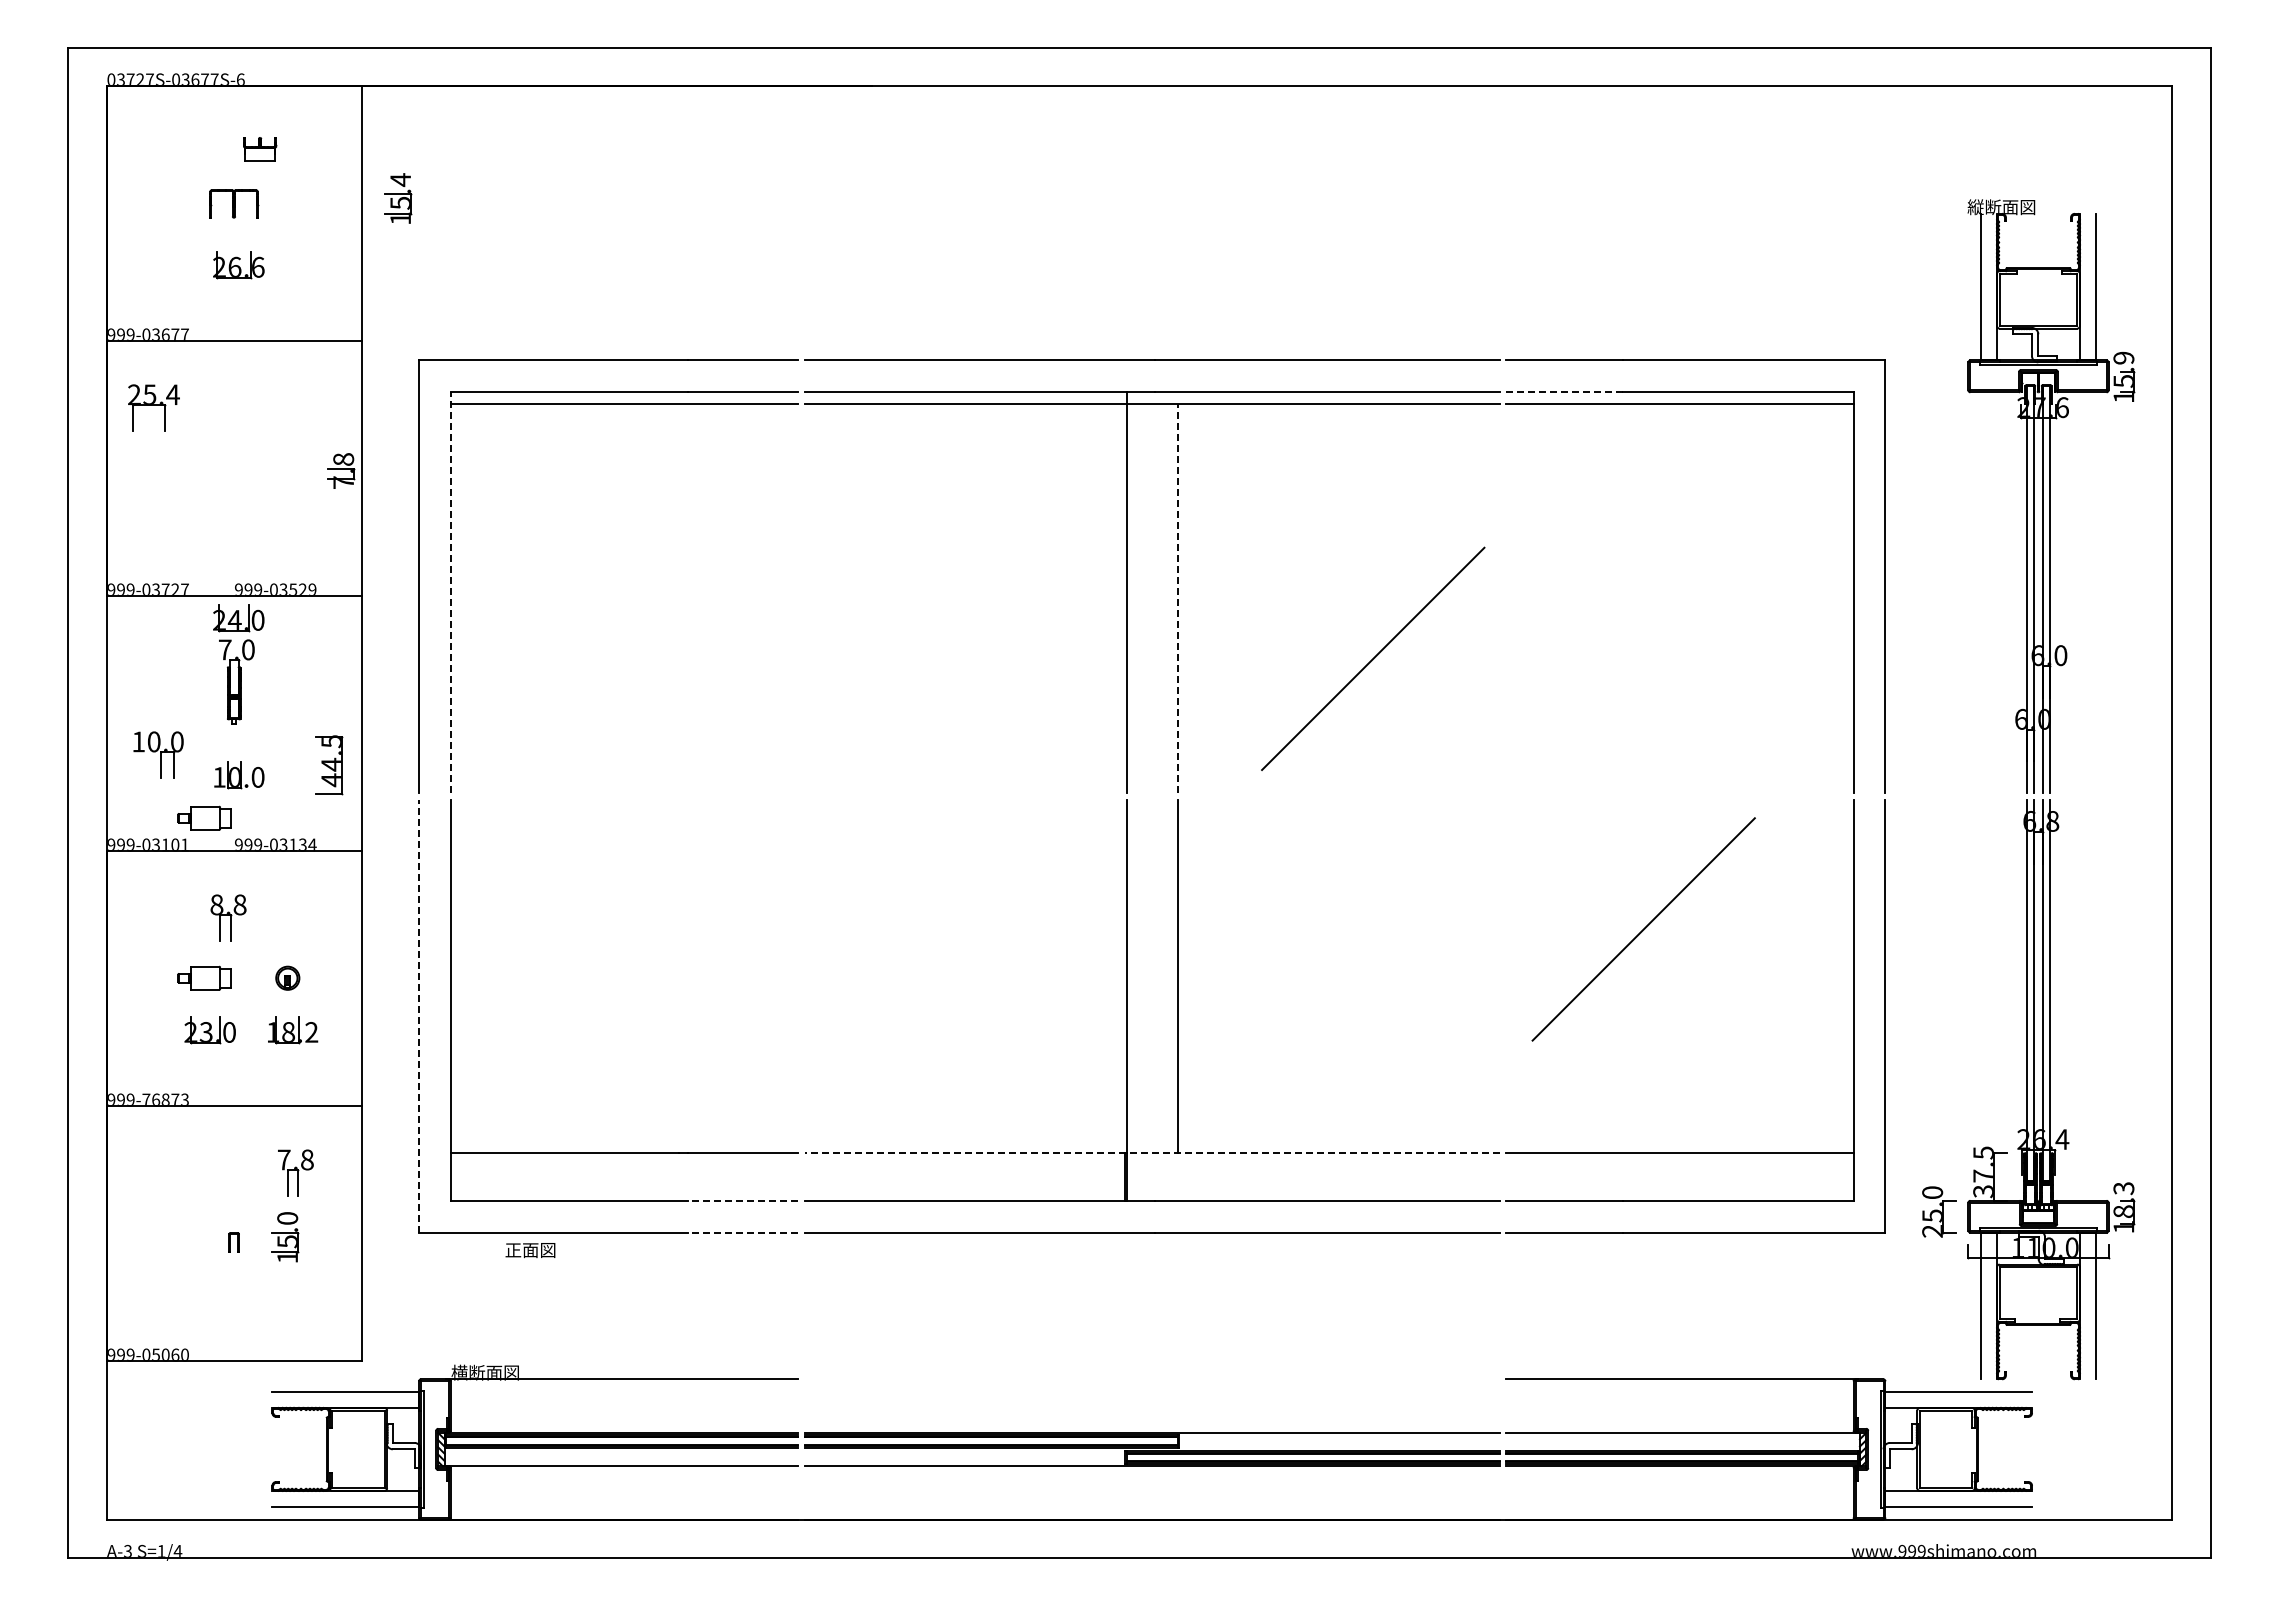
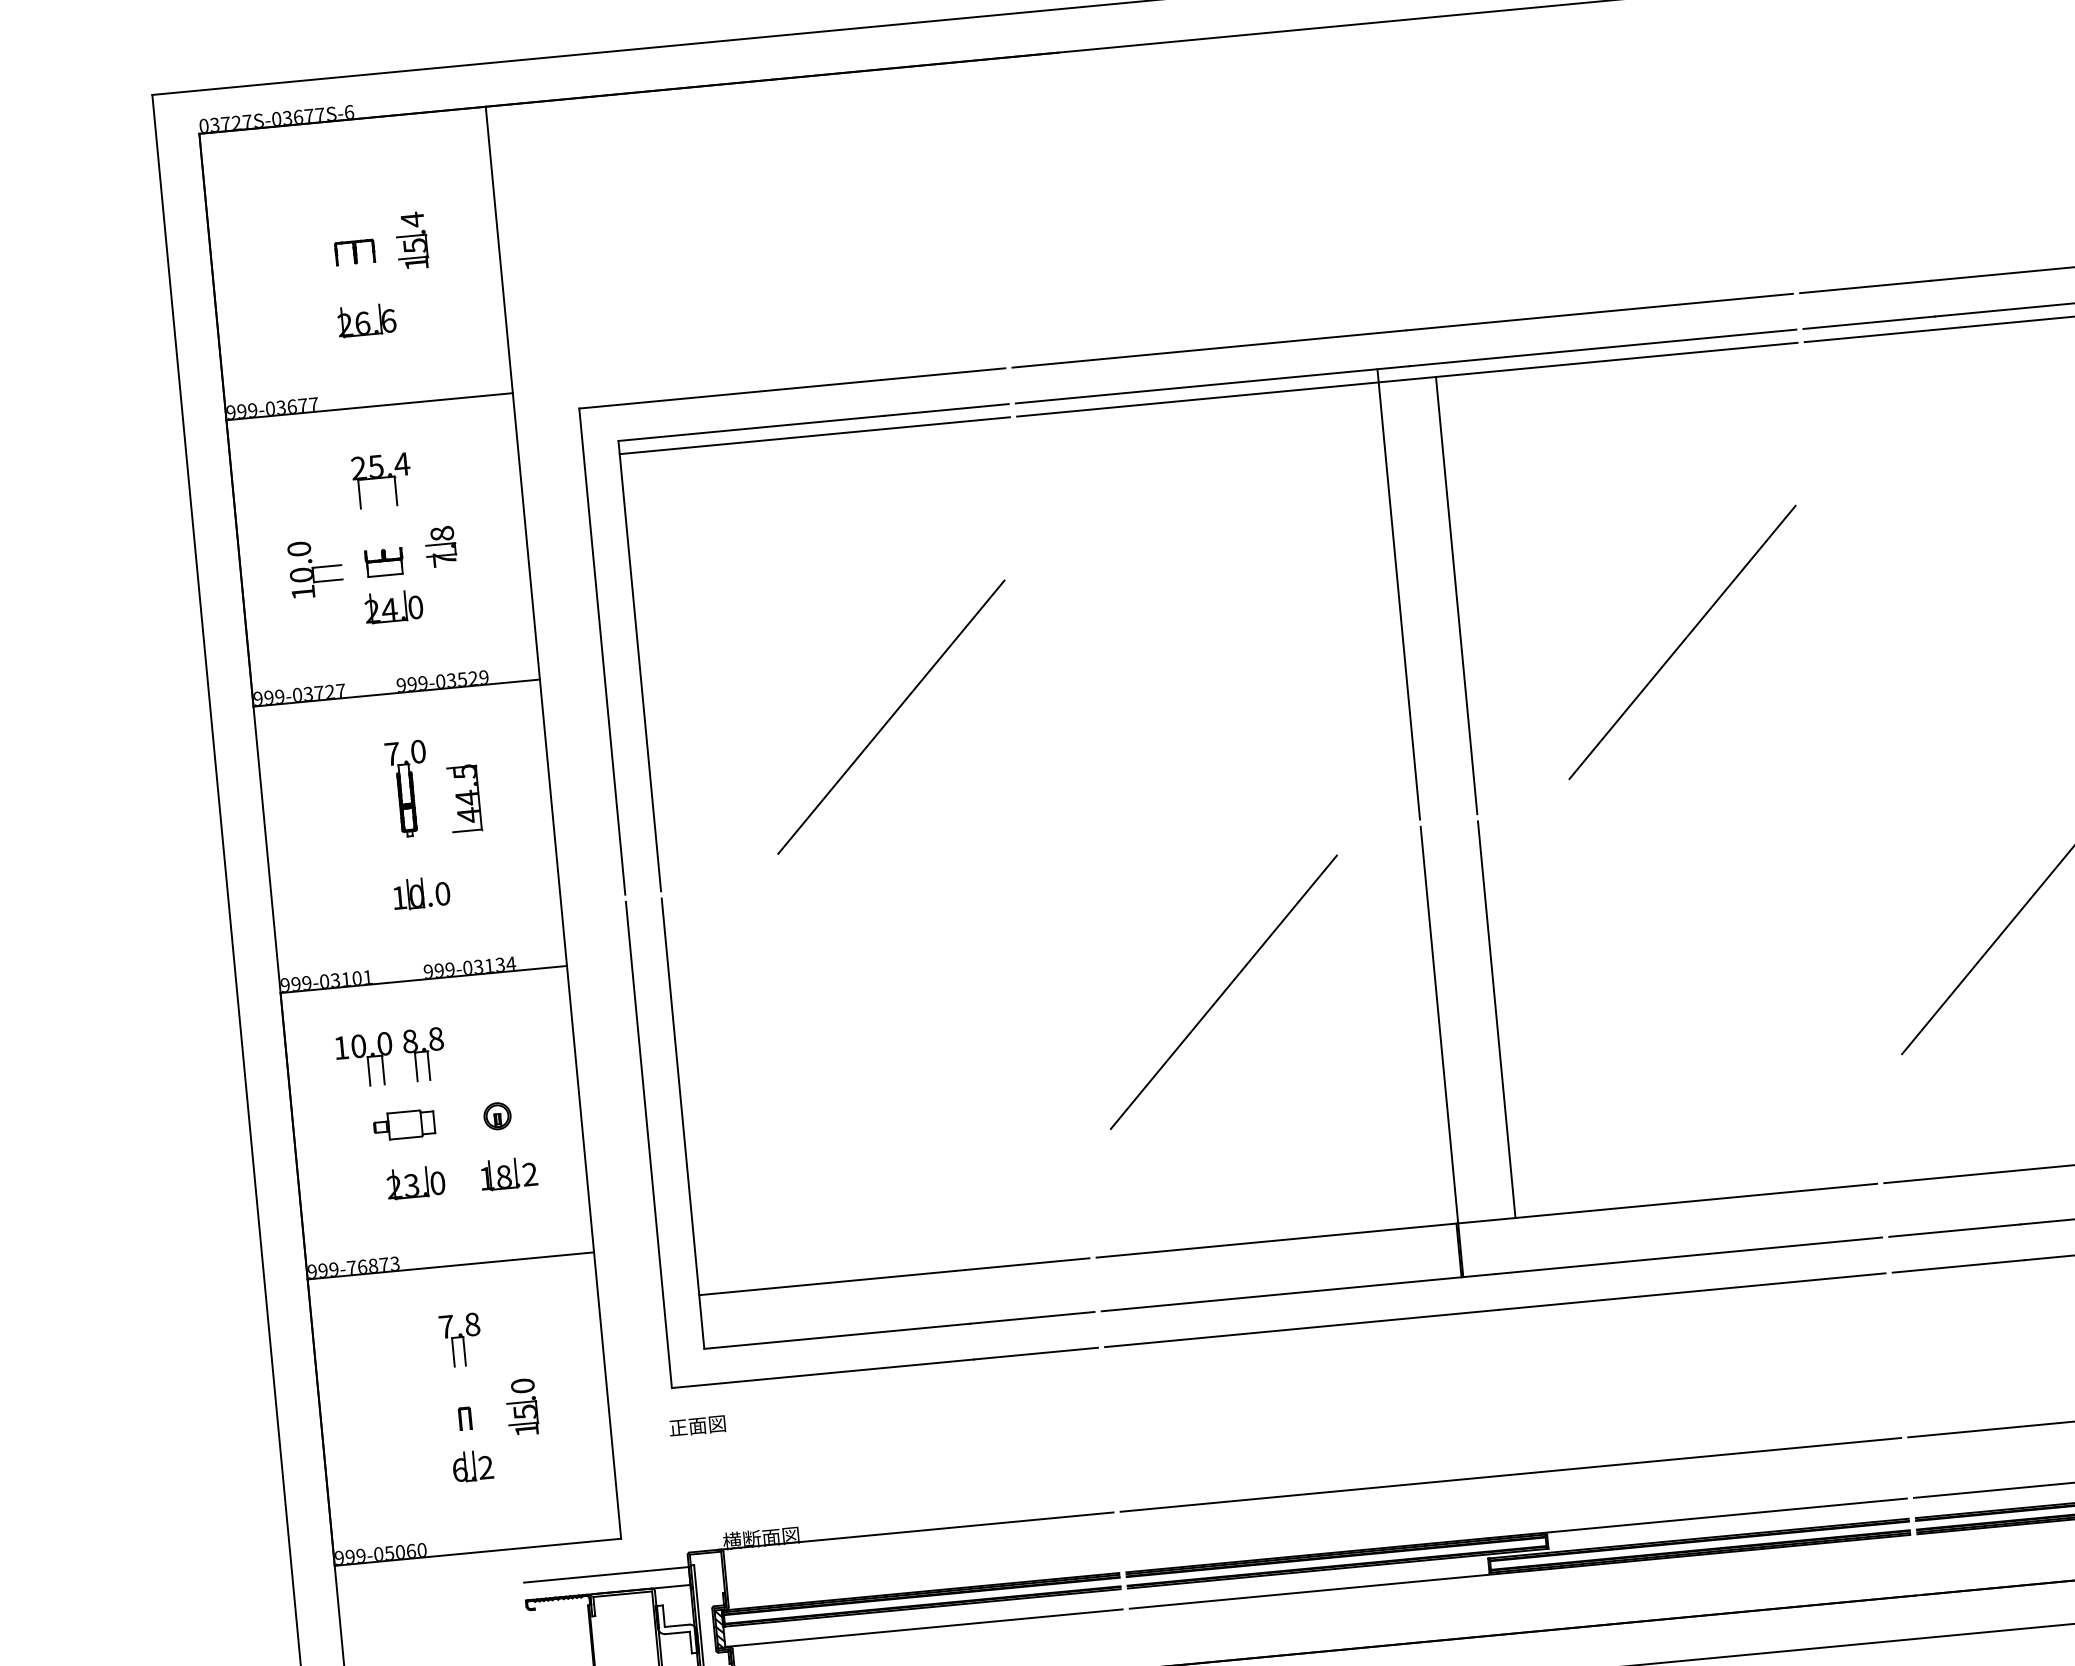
part: (260, 149) -> (384, 562), moved
part: (398, 198) -> (412, 240), moved
part: (234, 203) -> (355, 251), size x0.71
line: (1565, 392) -> (1870, 322), dashed -> solid
part: (153, 407) -> (381, 480), moved
part: (341, 470) -> (441, 546), moved
part: (172, 479) -> (315, 568), added
line: (450, 592) -> (639, 665), dashed -> solid
line: (1177, 598) -> (1456, 595), dashed -> solid
part: (238, 618) -> (393, 607), moved
line: (668, 658) -> (891, 716), added
part: (158, 754) -> (364, 1059), moved
part: (329, 765) -> (464, 798), moved
part: (204, 817) -> (386, 944), removed
line: (939, 929) -> (1224, 992), added
line: (419, 1015) -> (649, 1144), dashed -> solid
line: (1151, 1152) -> (1485, 1220), dashed -> solid
part: (295, 1172) -> (460, 1339), moved
line: (742, 1200) -> (1031, 1317), dashed -> solid
line: (742, 1232) -> (1035, 1353), dashed -> solid
text: (530, 1250) -> (697, 1426), moved
part: (236, 1285) -> (472, 1466), added
line: (1151, 1379) -> (1510, 1475), added

